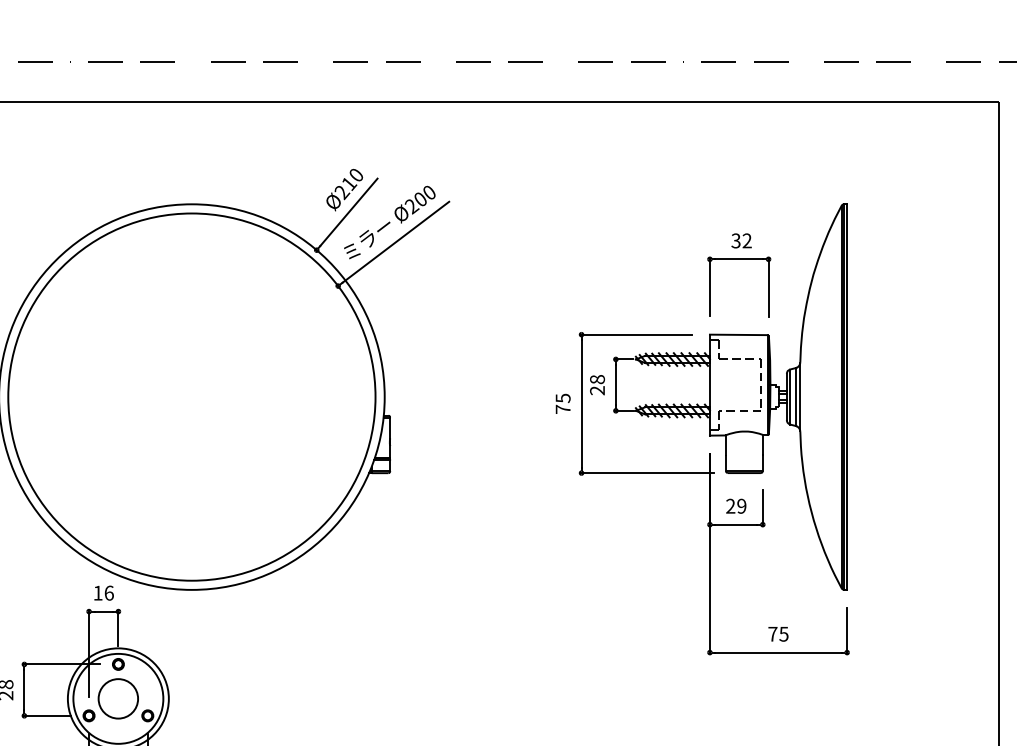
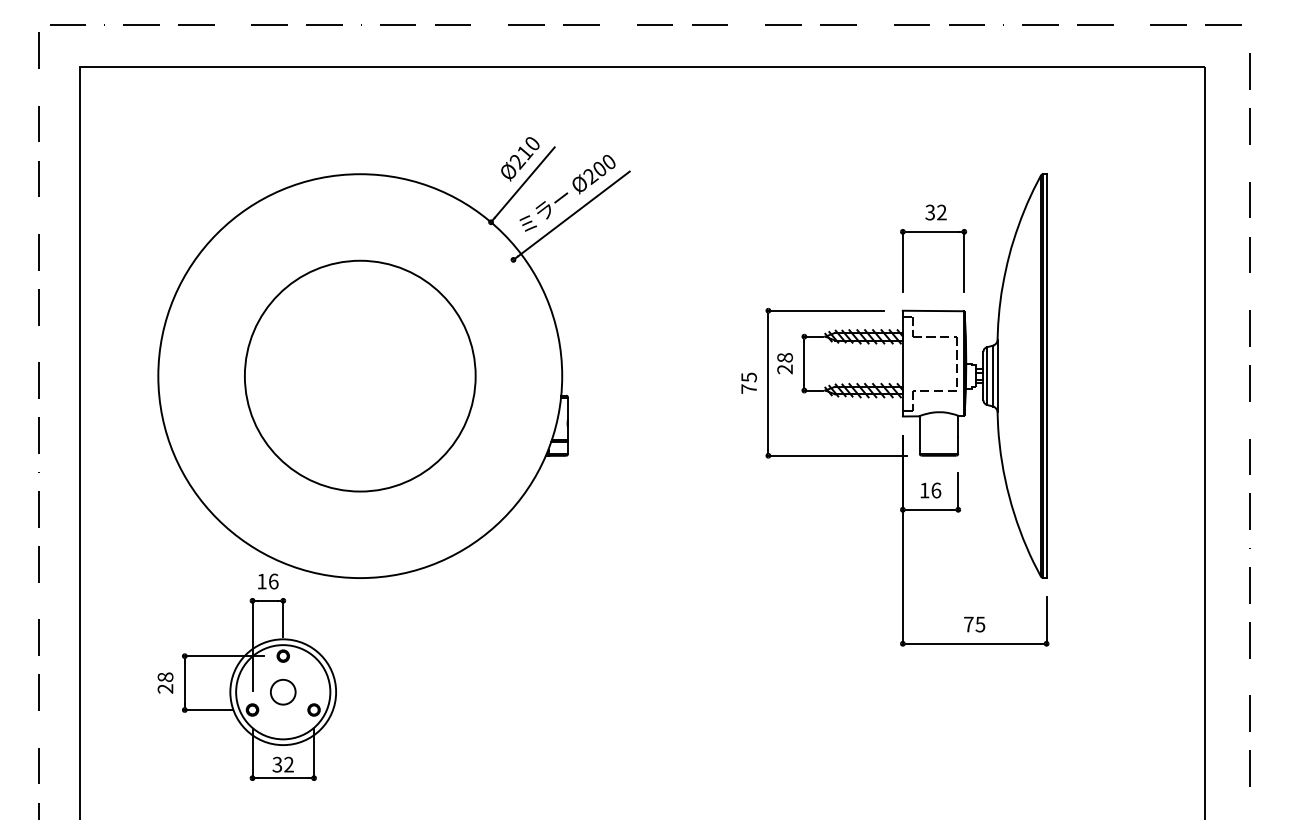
circle: (191, 396) -> (359, 375), size x0.6
text: (736, 506) -> (930, 490), 29 -> 16
circle: (117, 698) -> (282, 691), size x0.6

